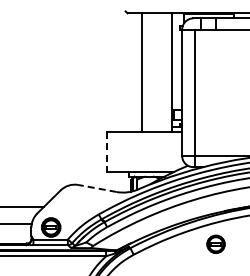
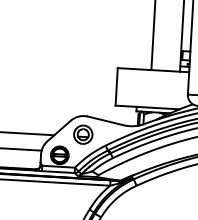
line: (106, 152) -> (116, 87), dashed -> solid
line: (97, 188) -> (105, 120), dashed -> solid
part: (74, 203) -> (83, 133), added

